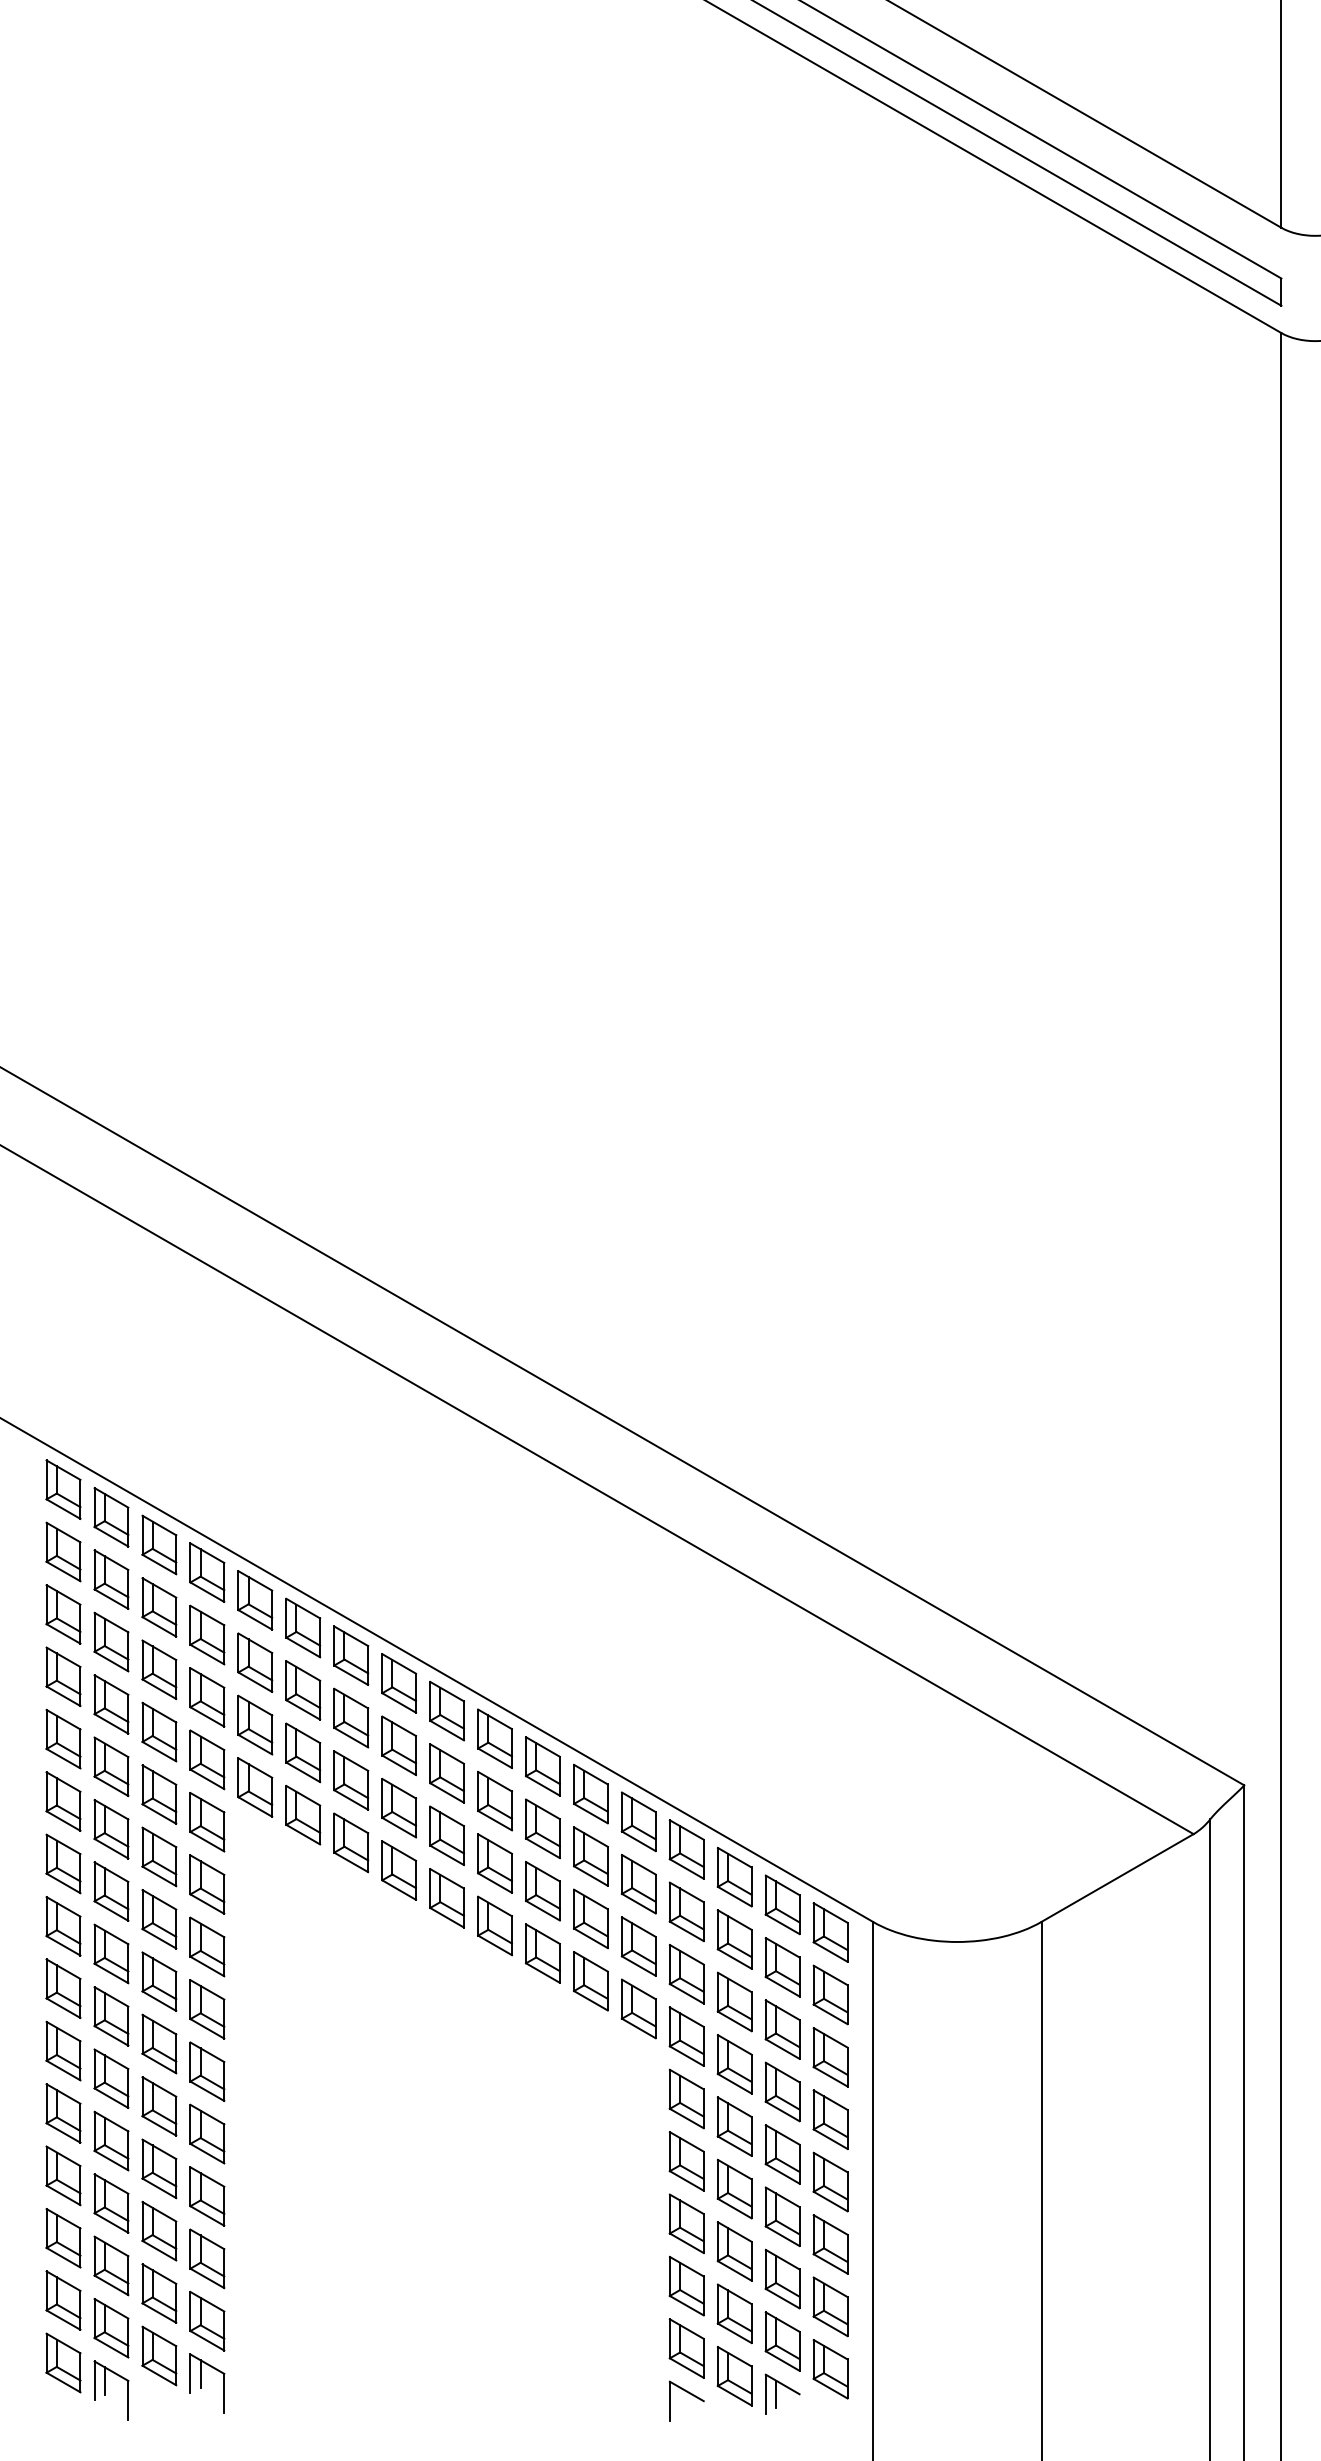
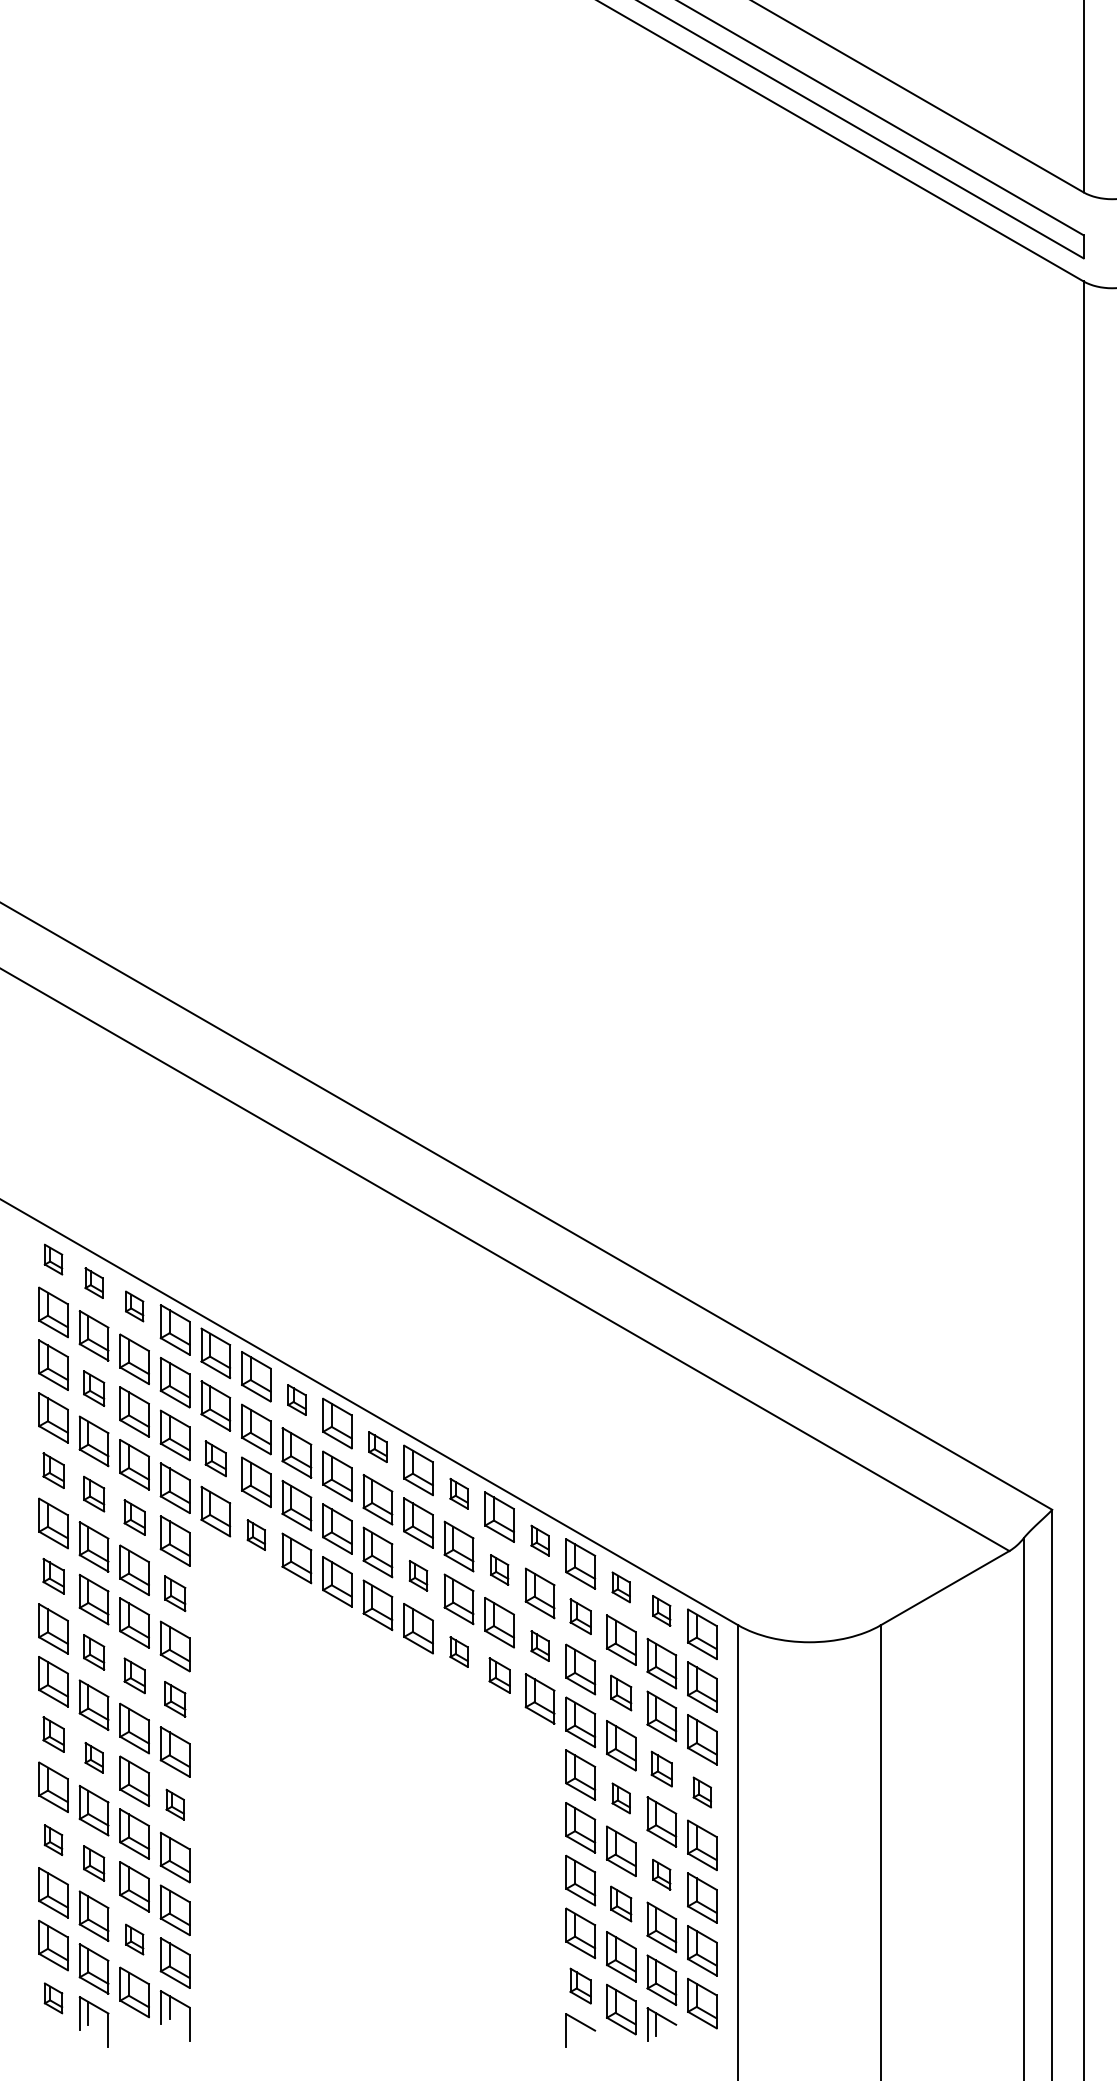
part: (63, 1489) -> (53, 1259), size x0.6
part: (111, 1517) -> (94, 1283), size x0.6
part: (159, 1544) -> (134, 1306), size x0.6
part: (111, 1641) -> (94, 1388), size x0.7
part: (351, 1655) -> (297, 1399), size x0.6
part: (446, 1711) -> (377, 1447), size x0.6
part: (255, 1724) -> (215, 1458), size x0.7
part: (63, 1738) -> (53, 1470), size x0.7
part: (111, 1766) -> (94, 1493), size x0.7
part: (542, 1766) -> (458, 1493), size x0.6
part: (159, 1794) -> (134, 1517), size x0.7
part: (303, 1815) -> (256, 1535), size x0.6
part: (638, 1821) -> (539, 1540), size x0.6
part: (590, 1856) -> (499, 1569), size x0.6
part: (63, 1863) -> (53, 1575), size x0.7
part: (494, 1863) -> (418, 1575), size x0.6
part: (734, 1876) -> (621, 1586), size x0.6
part: (207, 1884) -> (175, 1593), size x0.7
part: (782, 1904) -> (661, 1610), size x0.6
part: (686, 1911) -> (580, 1616), size x0.7
part: (638, 1946) -> (539, 1646), size x0.6
part: (111, 1953) -> (94, 1652), size x0.7
part: (542, 1953) -> (458, 1652), size x0.6
part: (159, 1981) -> (134, 1675), size x0.7
part: (590, 1981) -> (499, 1675), size x0.7
part: (734, 2001) -> (621, 1692), size x0.7
part: (207, 2009) -> (175, 1699), size x0.7
part: (63, 2050) -> (53, 1734), size x0.7
part: (111, 2078) -> (94, 1757), size x0.6
part: (782, 2091) -> (661, 1768), size x0.7
part: (830, 2119) -> (702, 1792), size x0.6
part: (734, 2126) -> (621, 1798), size x0.6
part: (207, 2133) -> (175, 1804), size x0.6
part: (63, 2175) -> (53, 1839), size x0.6
part: (111, 2203) -> (94, 1863), size x0.7
part: (782, 2216) -> (661, 1874), size x0.6
part: (734, 2251) -> (621, 1904), size x0.7
part: (159, 2293) -> (134, 1939), size x0.6
part: (686, 2348) -> (580, 1986), size x0.7
part: (63, 2362) -> (53, 1997), size x0.6

